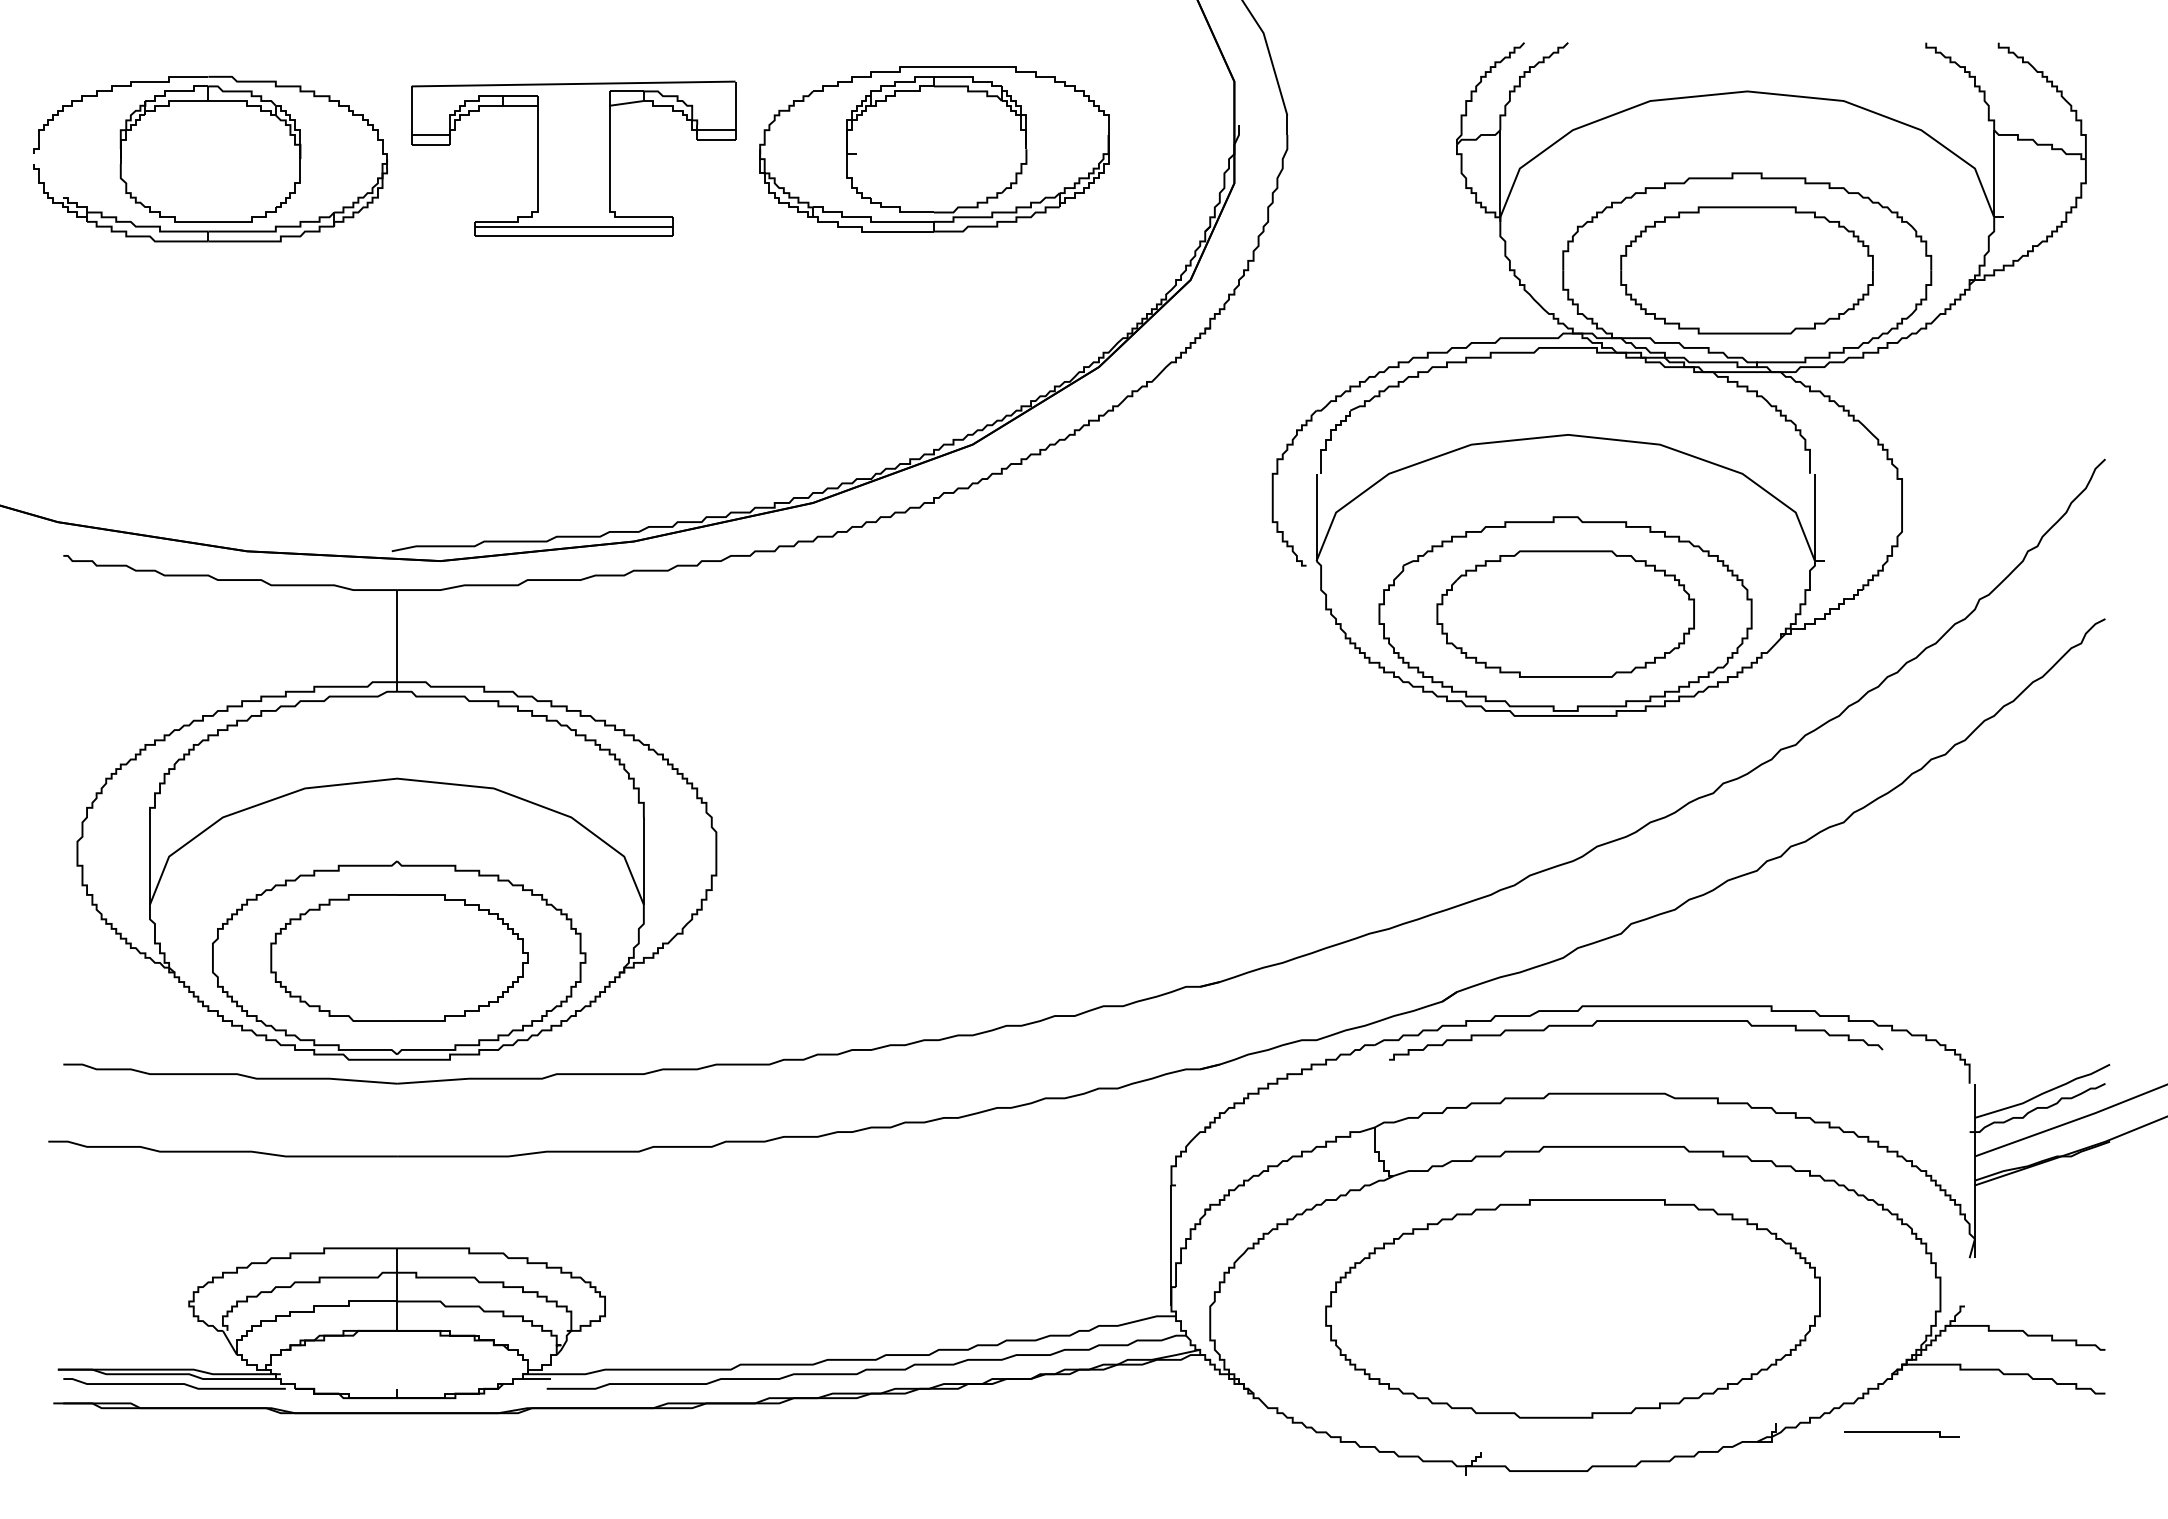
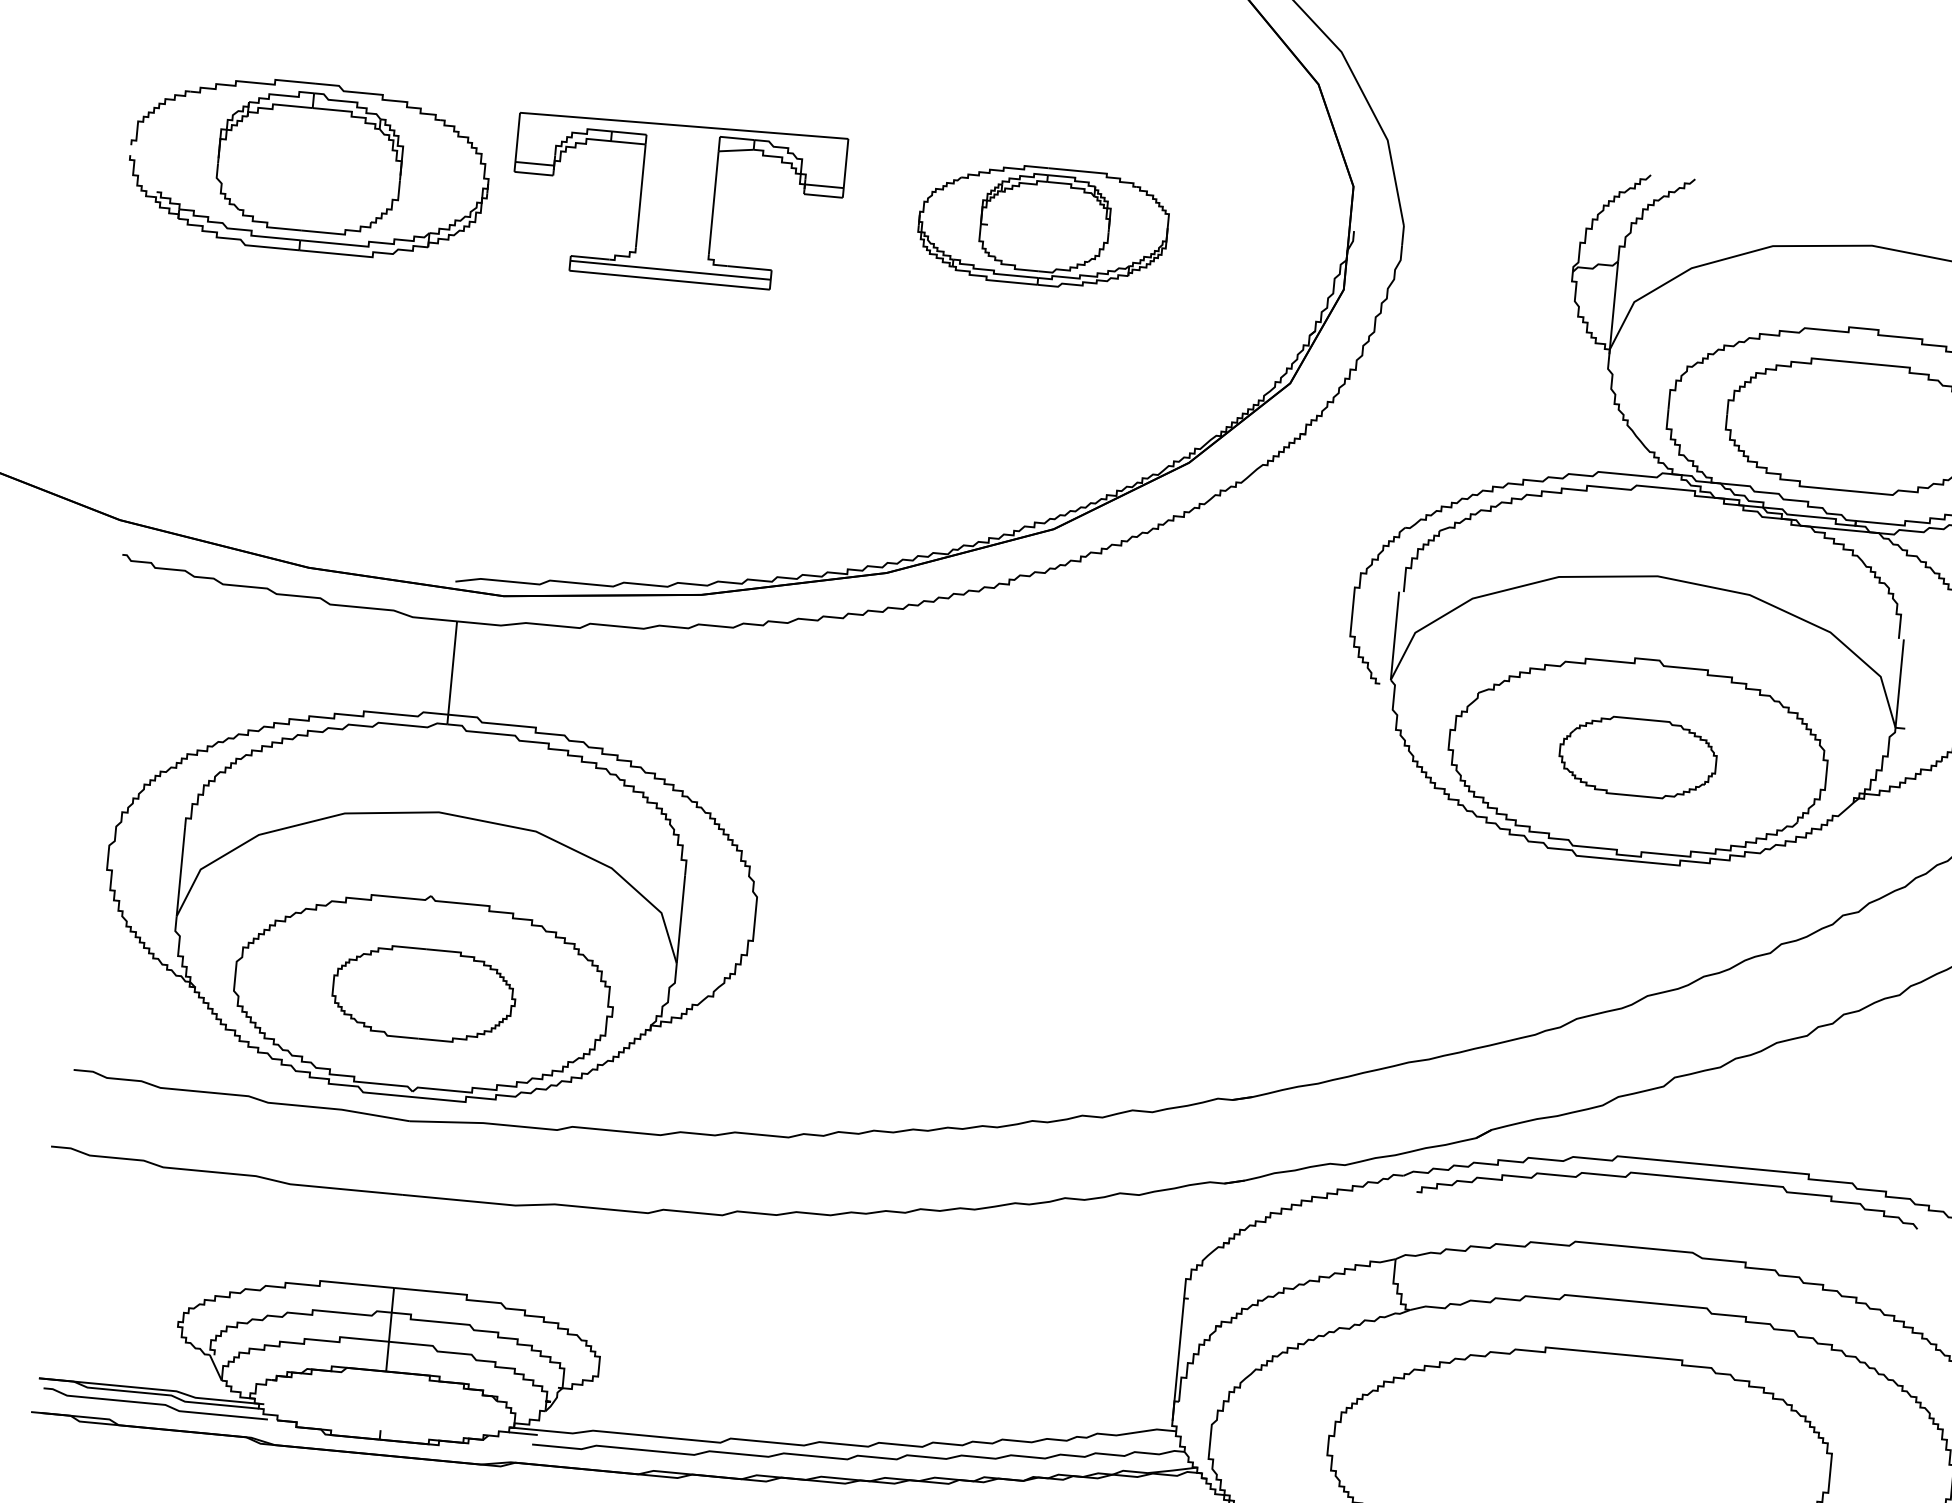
part: (934, 149) -> (1043, 226), size x0.7
part: (1565, 613) -> (1637, 756), size x0.6
part: (399, 957) -> (424, 993), size x0.7

